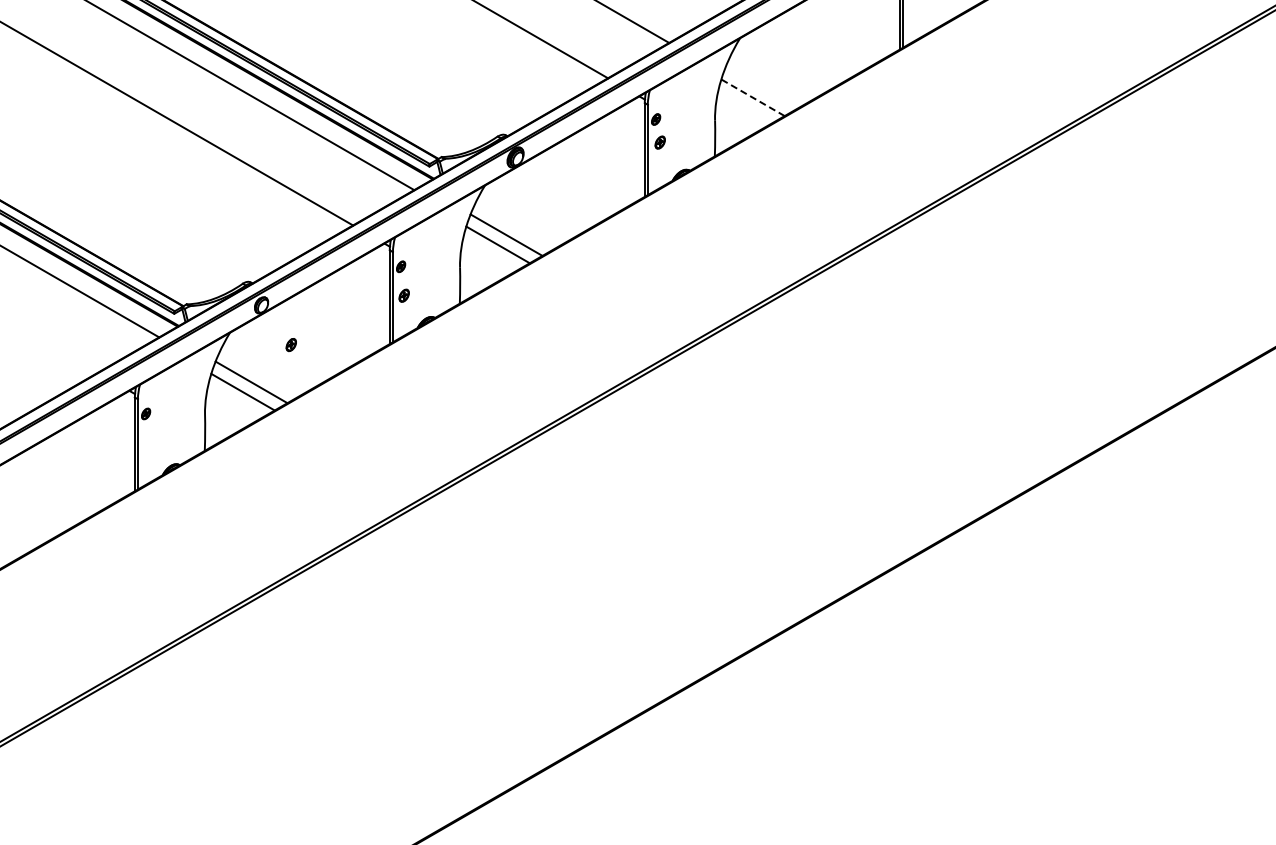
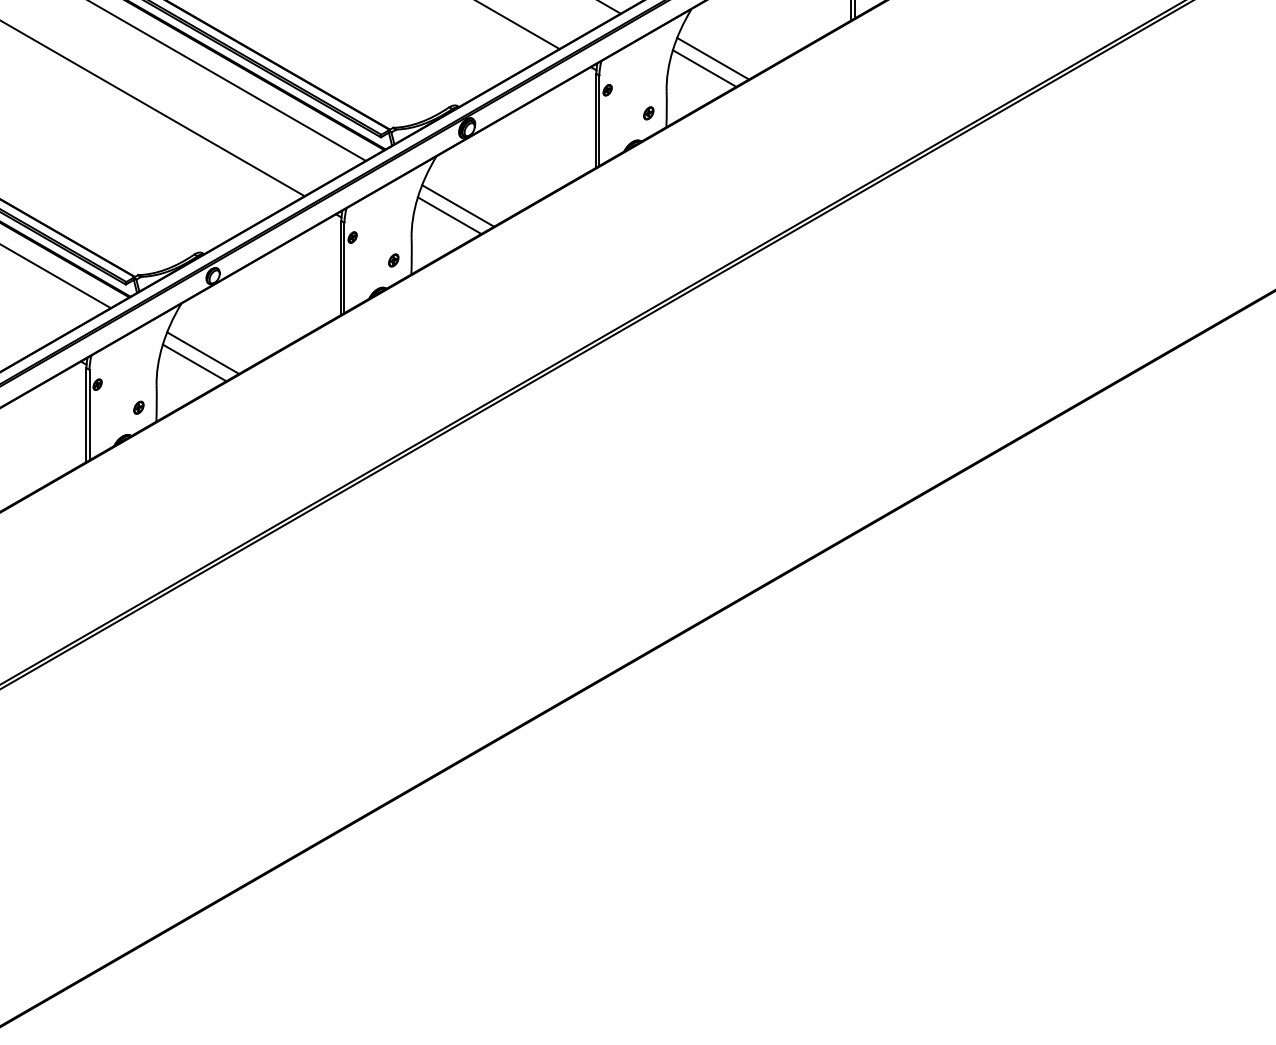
line: (761, 87) -> (713, 58), added
line: (752, 97) -> (704, 68), dashed -> solid
part: (659, 142) -> (648, 113), moved
part: (403, 295) -> (393, 260), moved
part: (290, 344) -> (138, 407), moved

